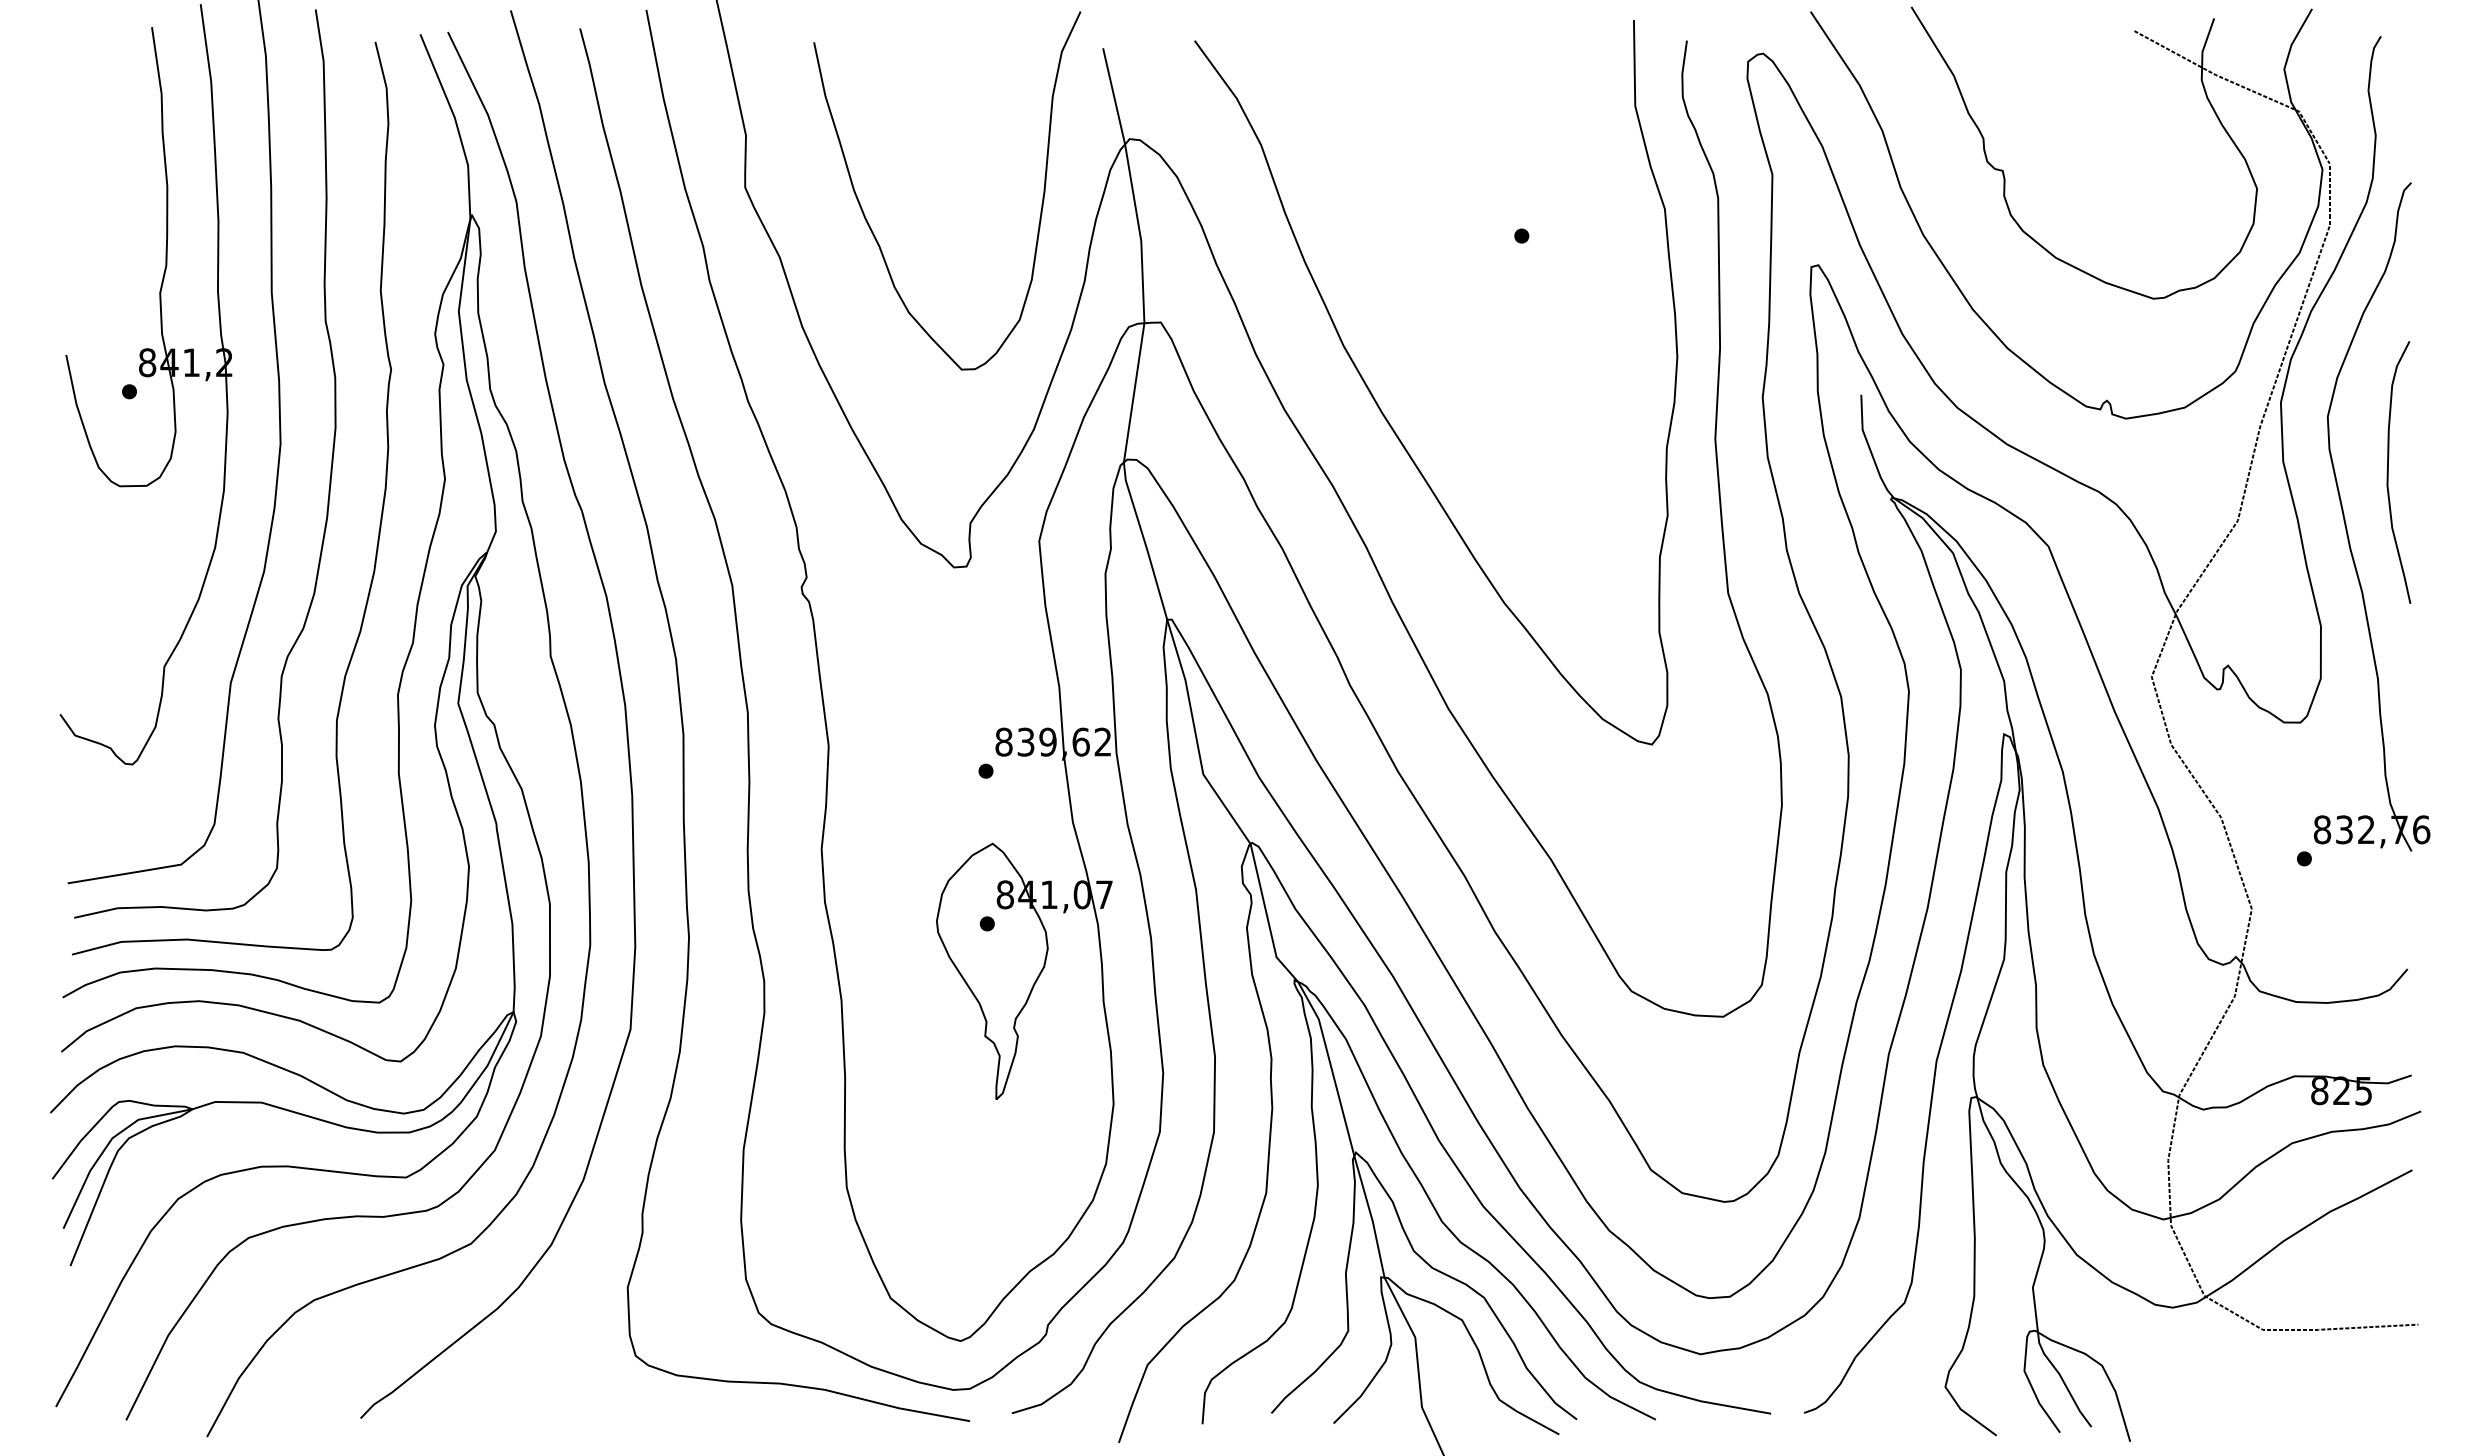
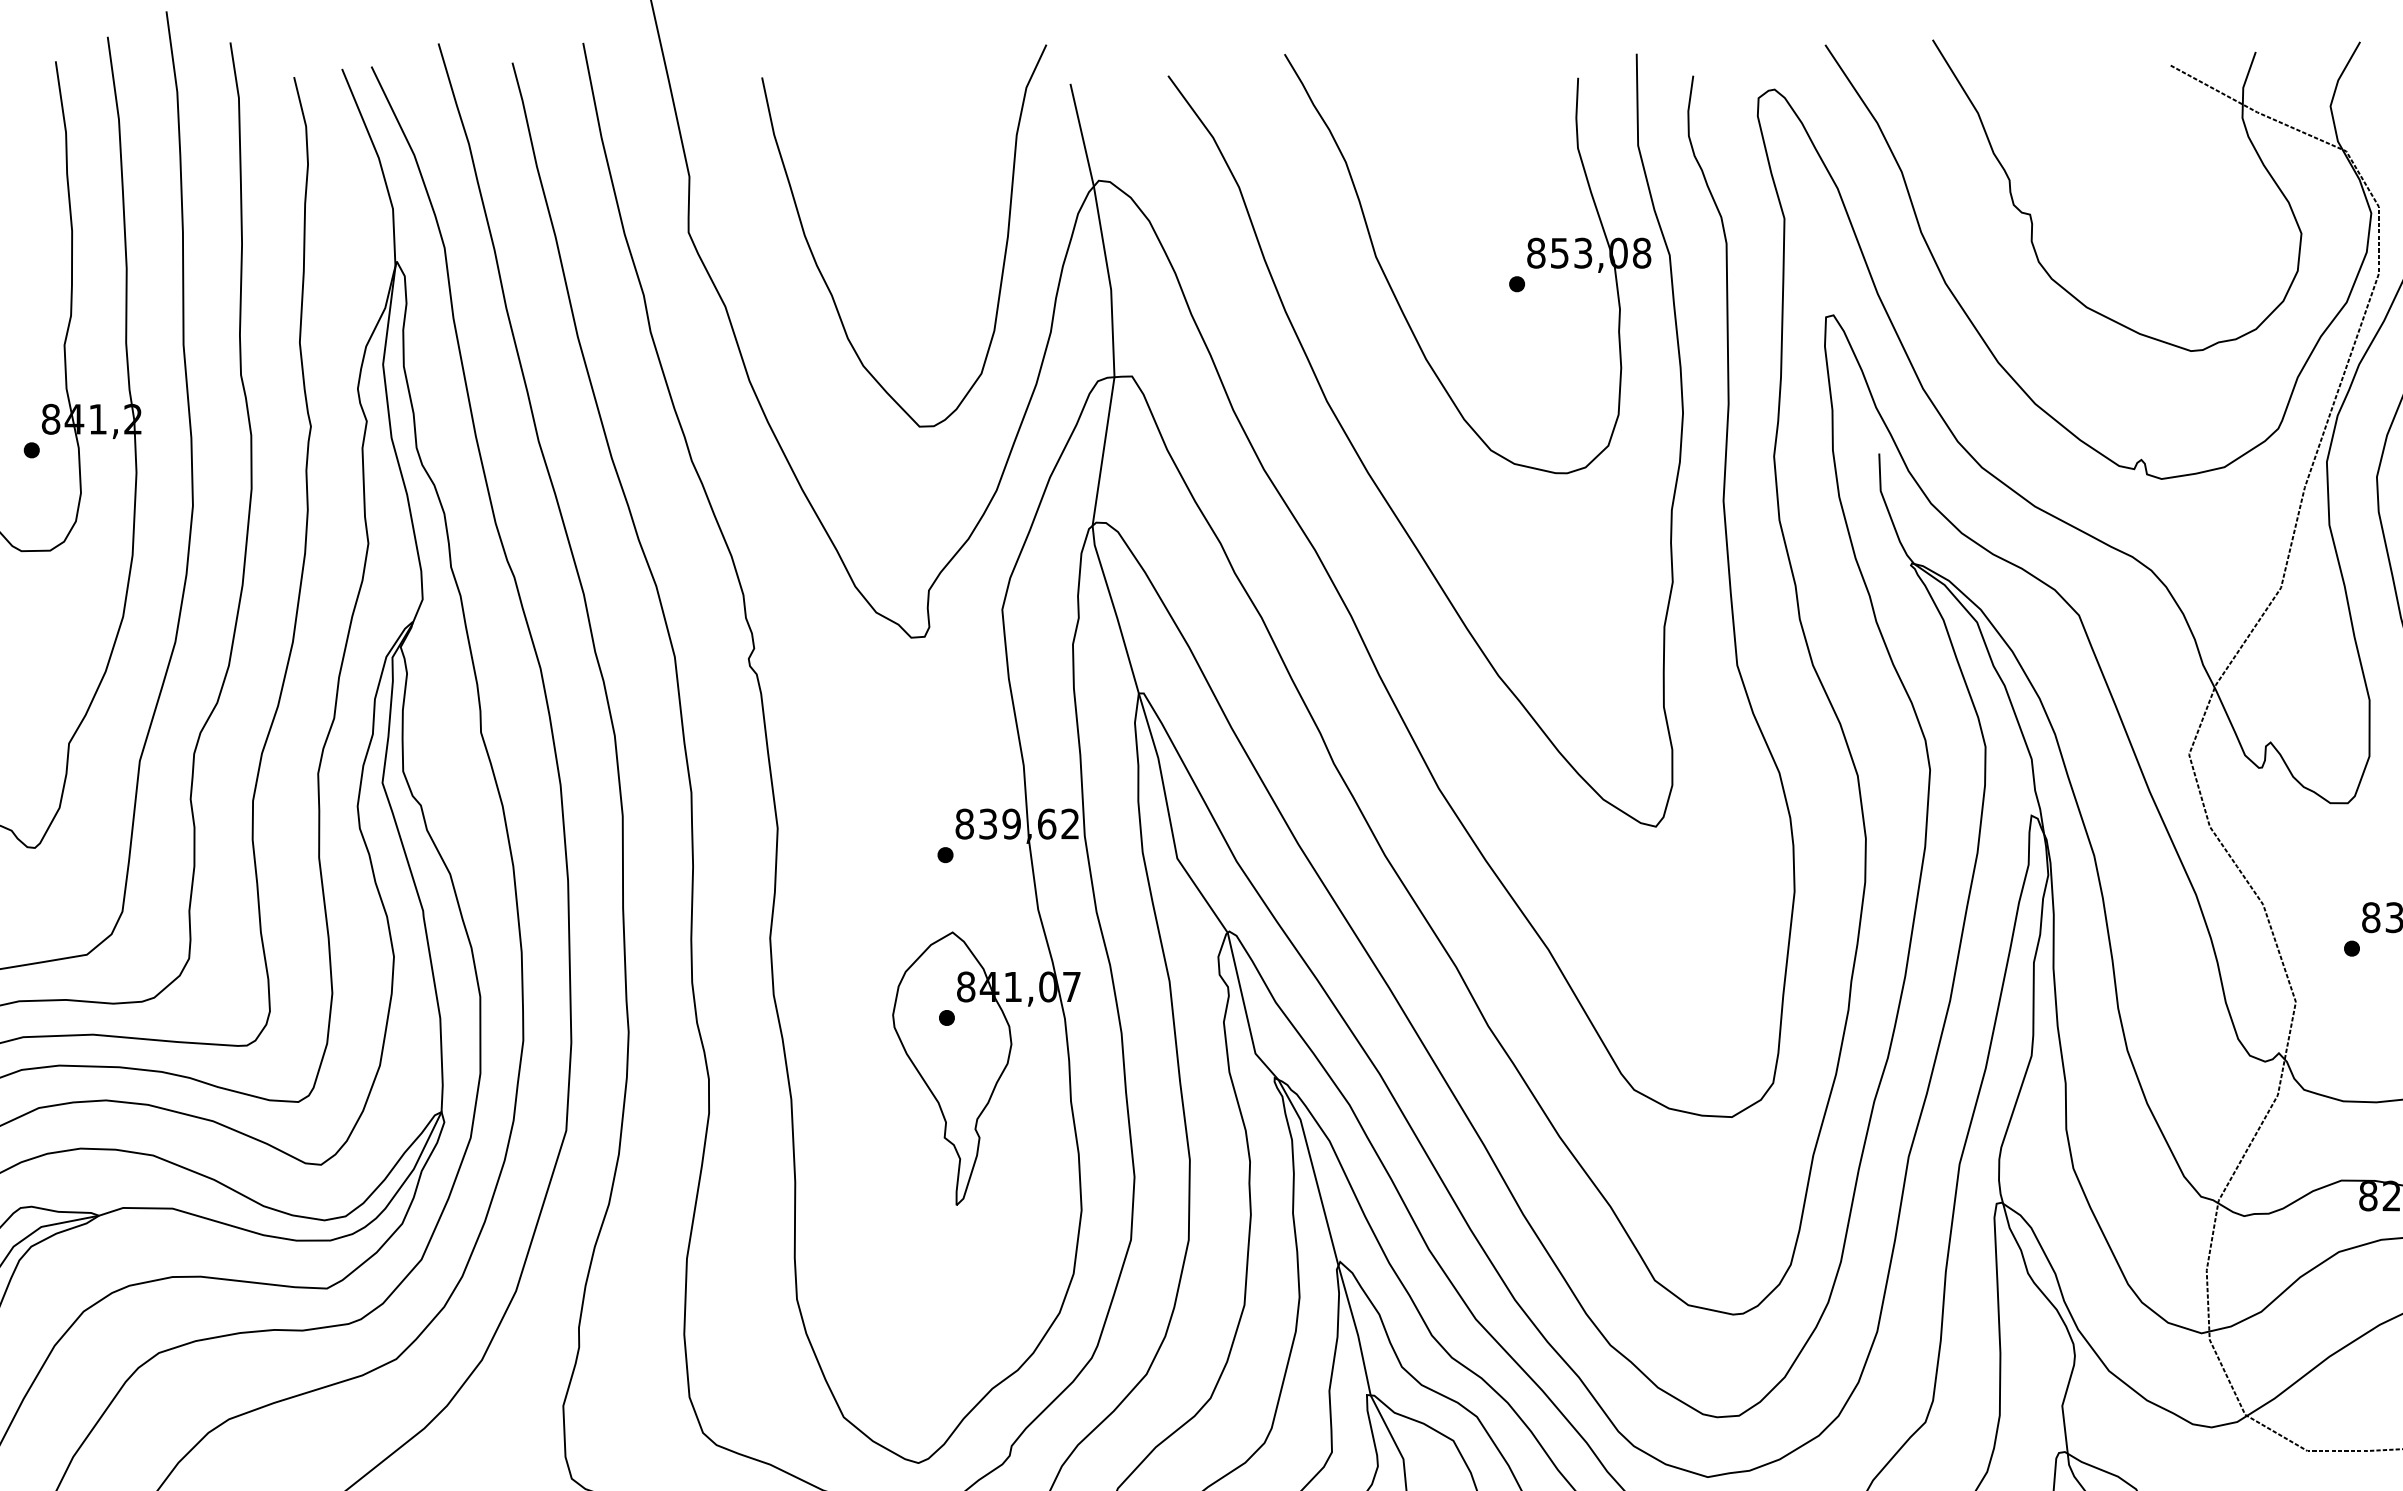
part: (1531, 216) -> (1527, 263), added

